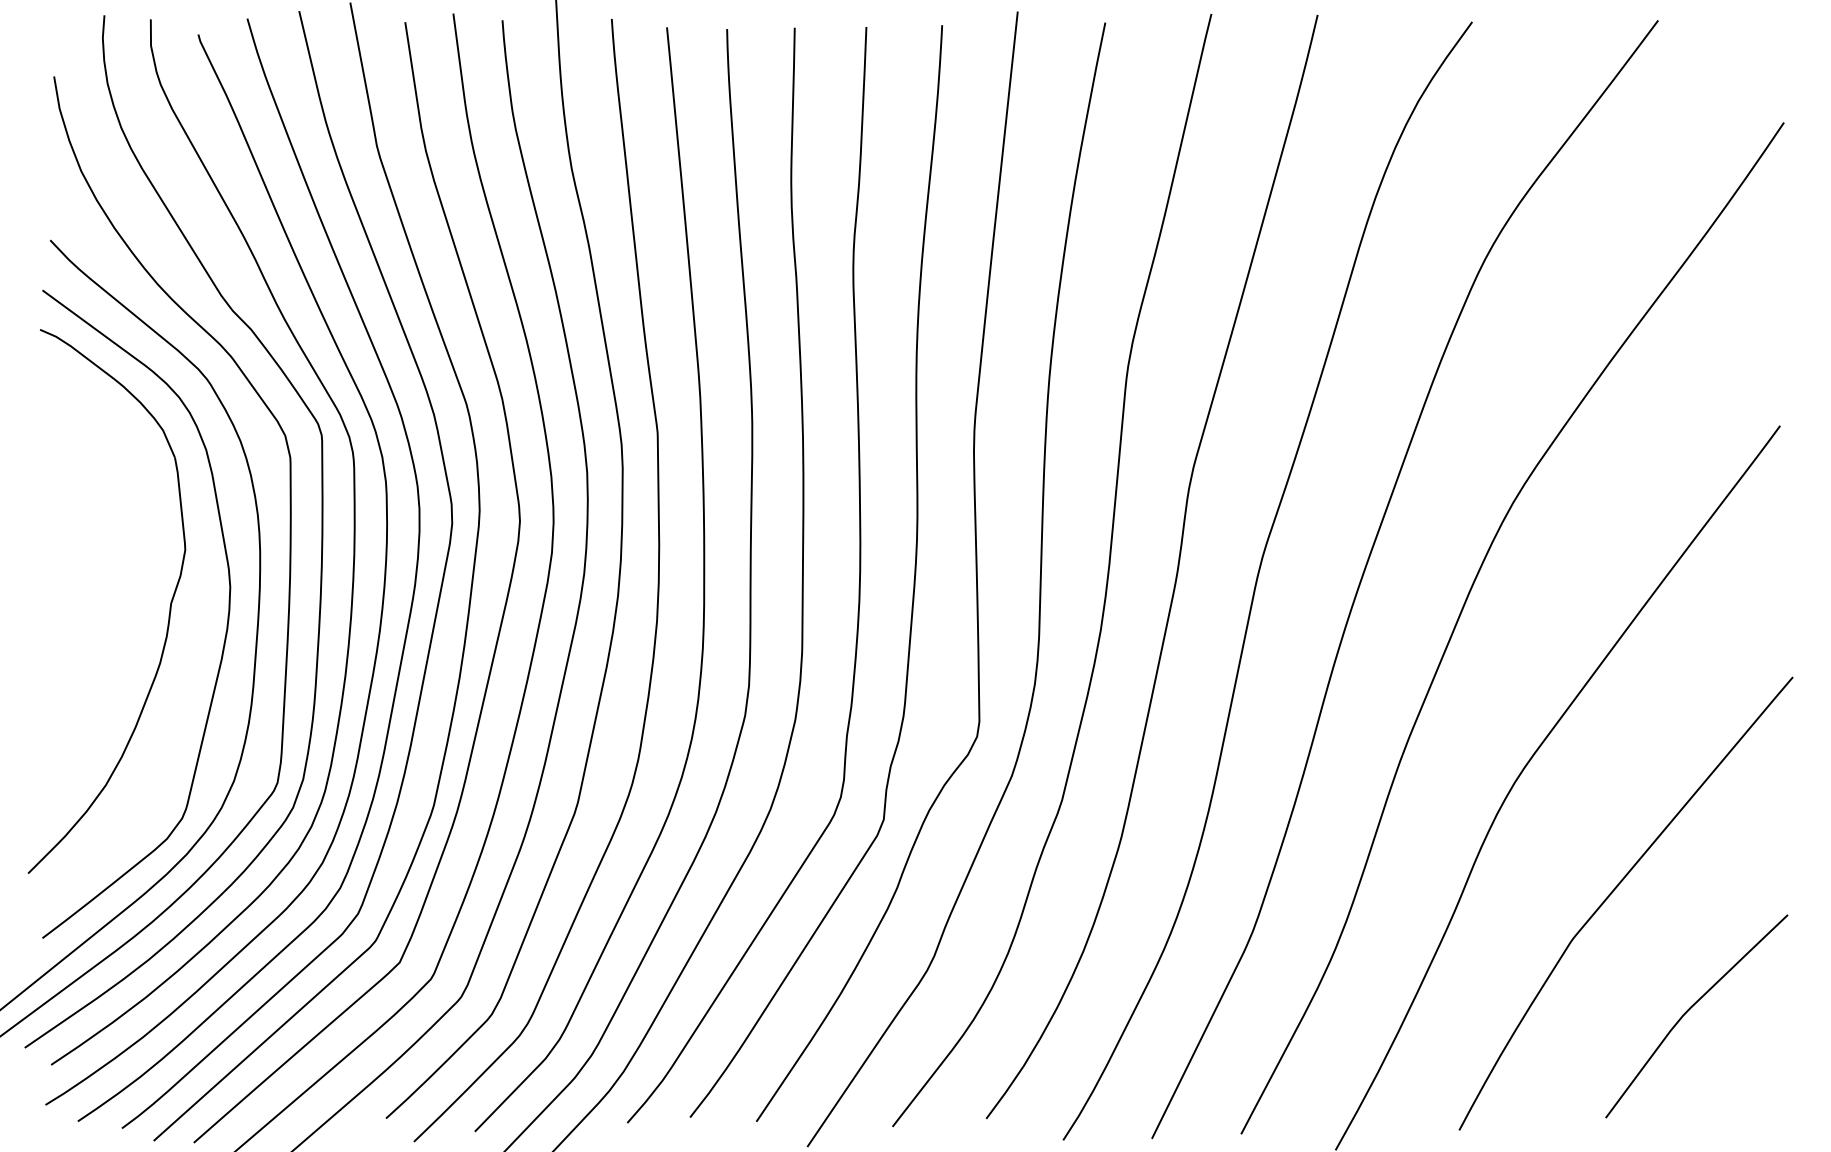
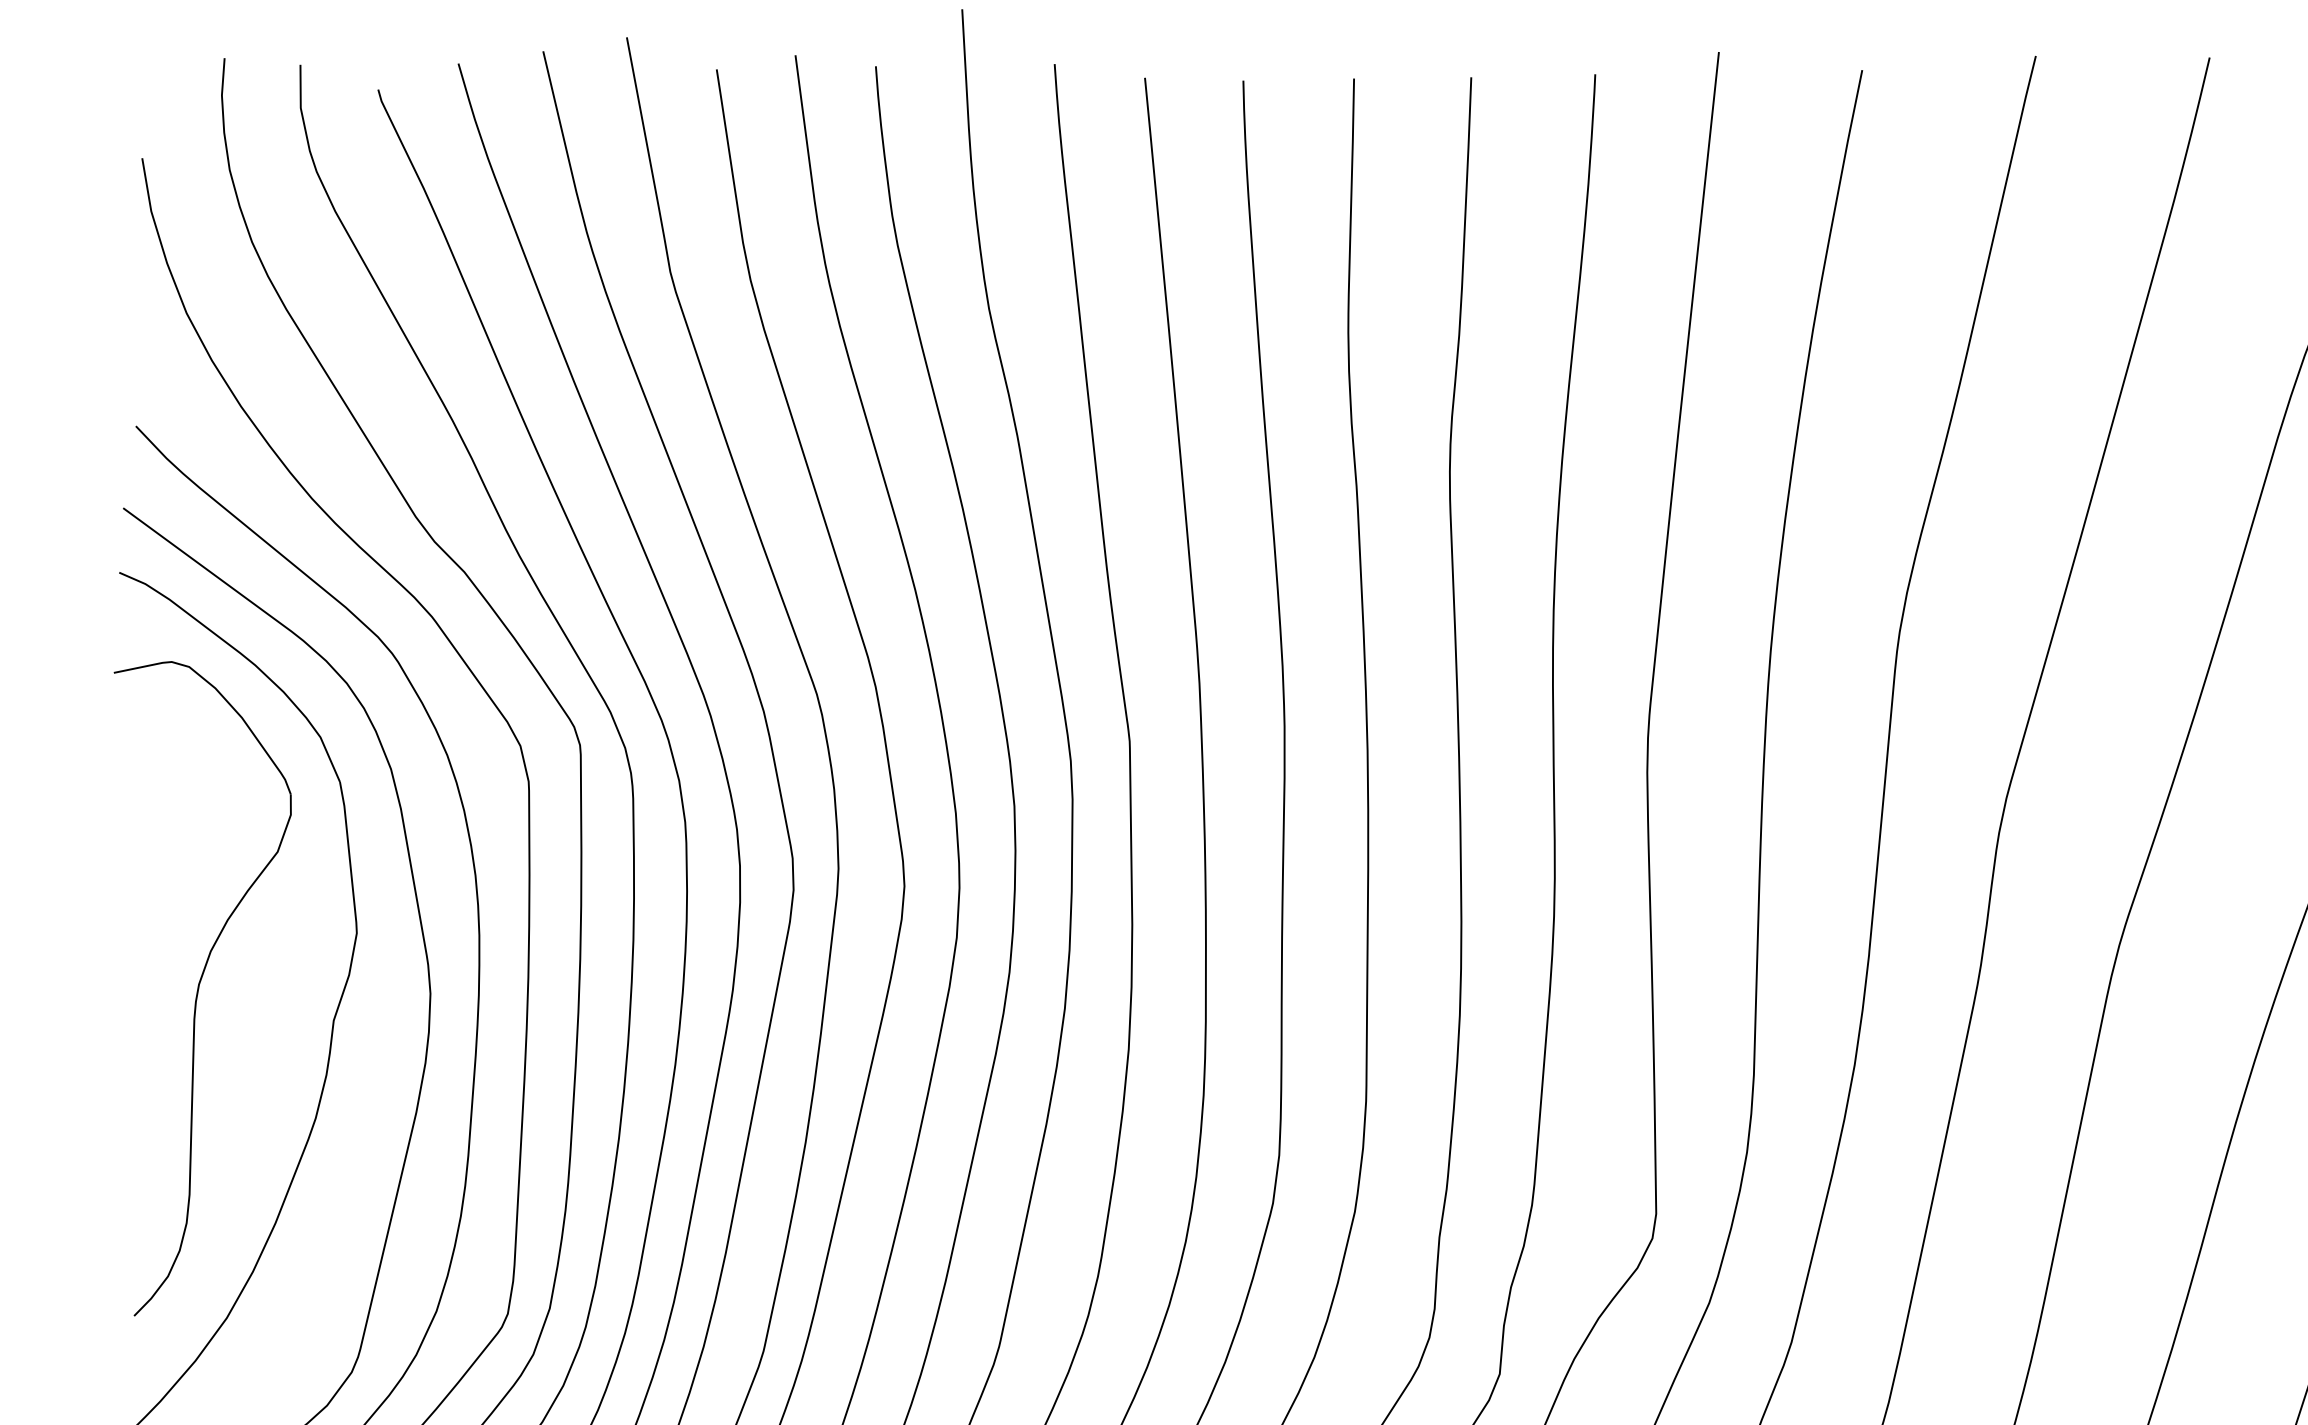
part: (90, 583) -> (201, 987), added

